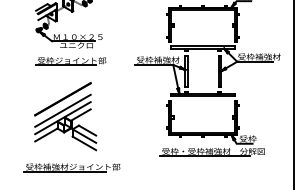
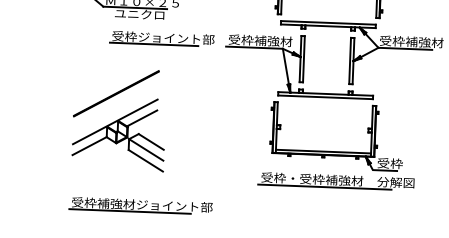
part: (70, 61) -> (161, 39), moved
line: (62, 110) -> (115, 110), removed
part: (71, 167) -> (139, 205), moved

